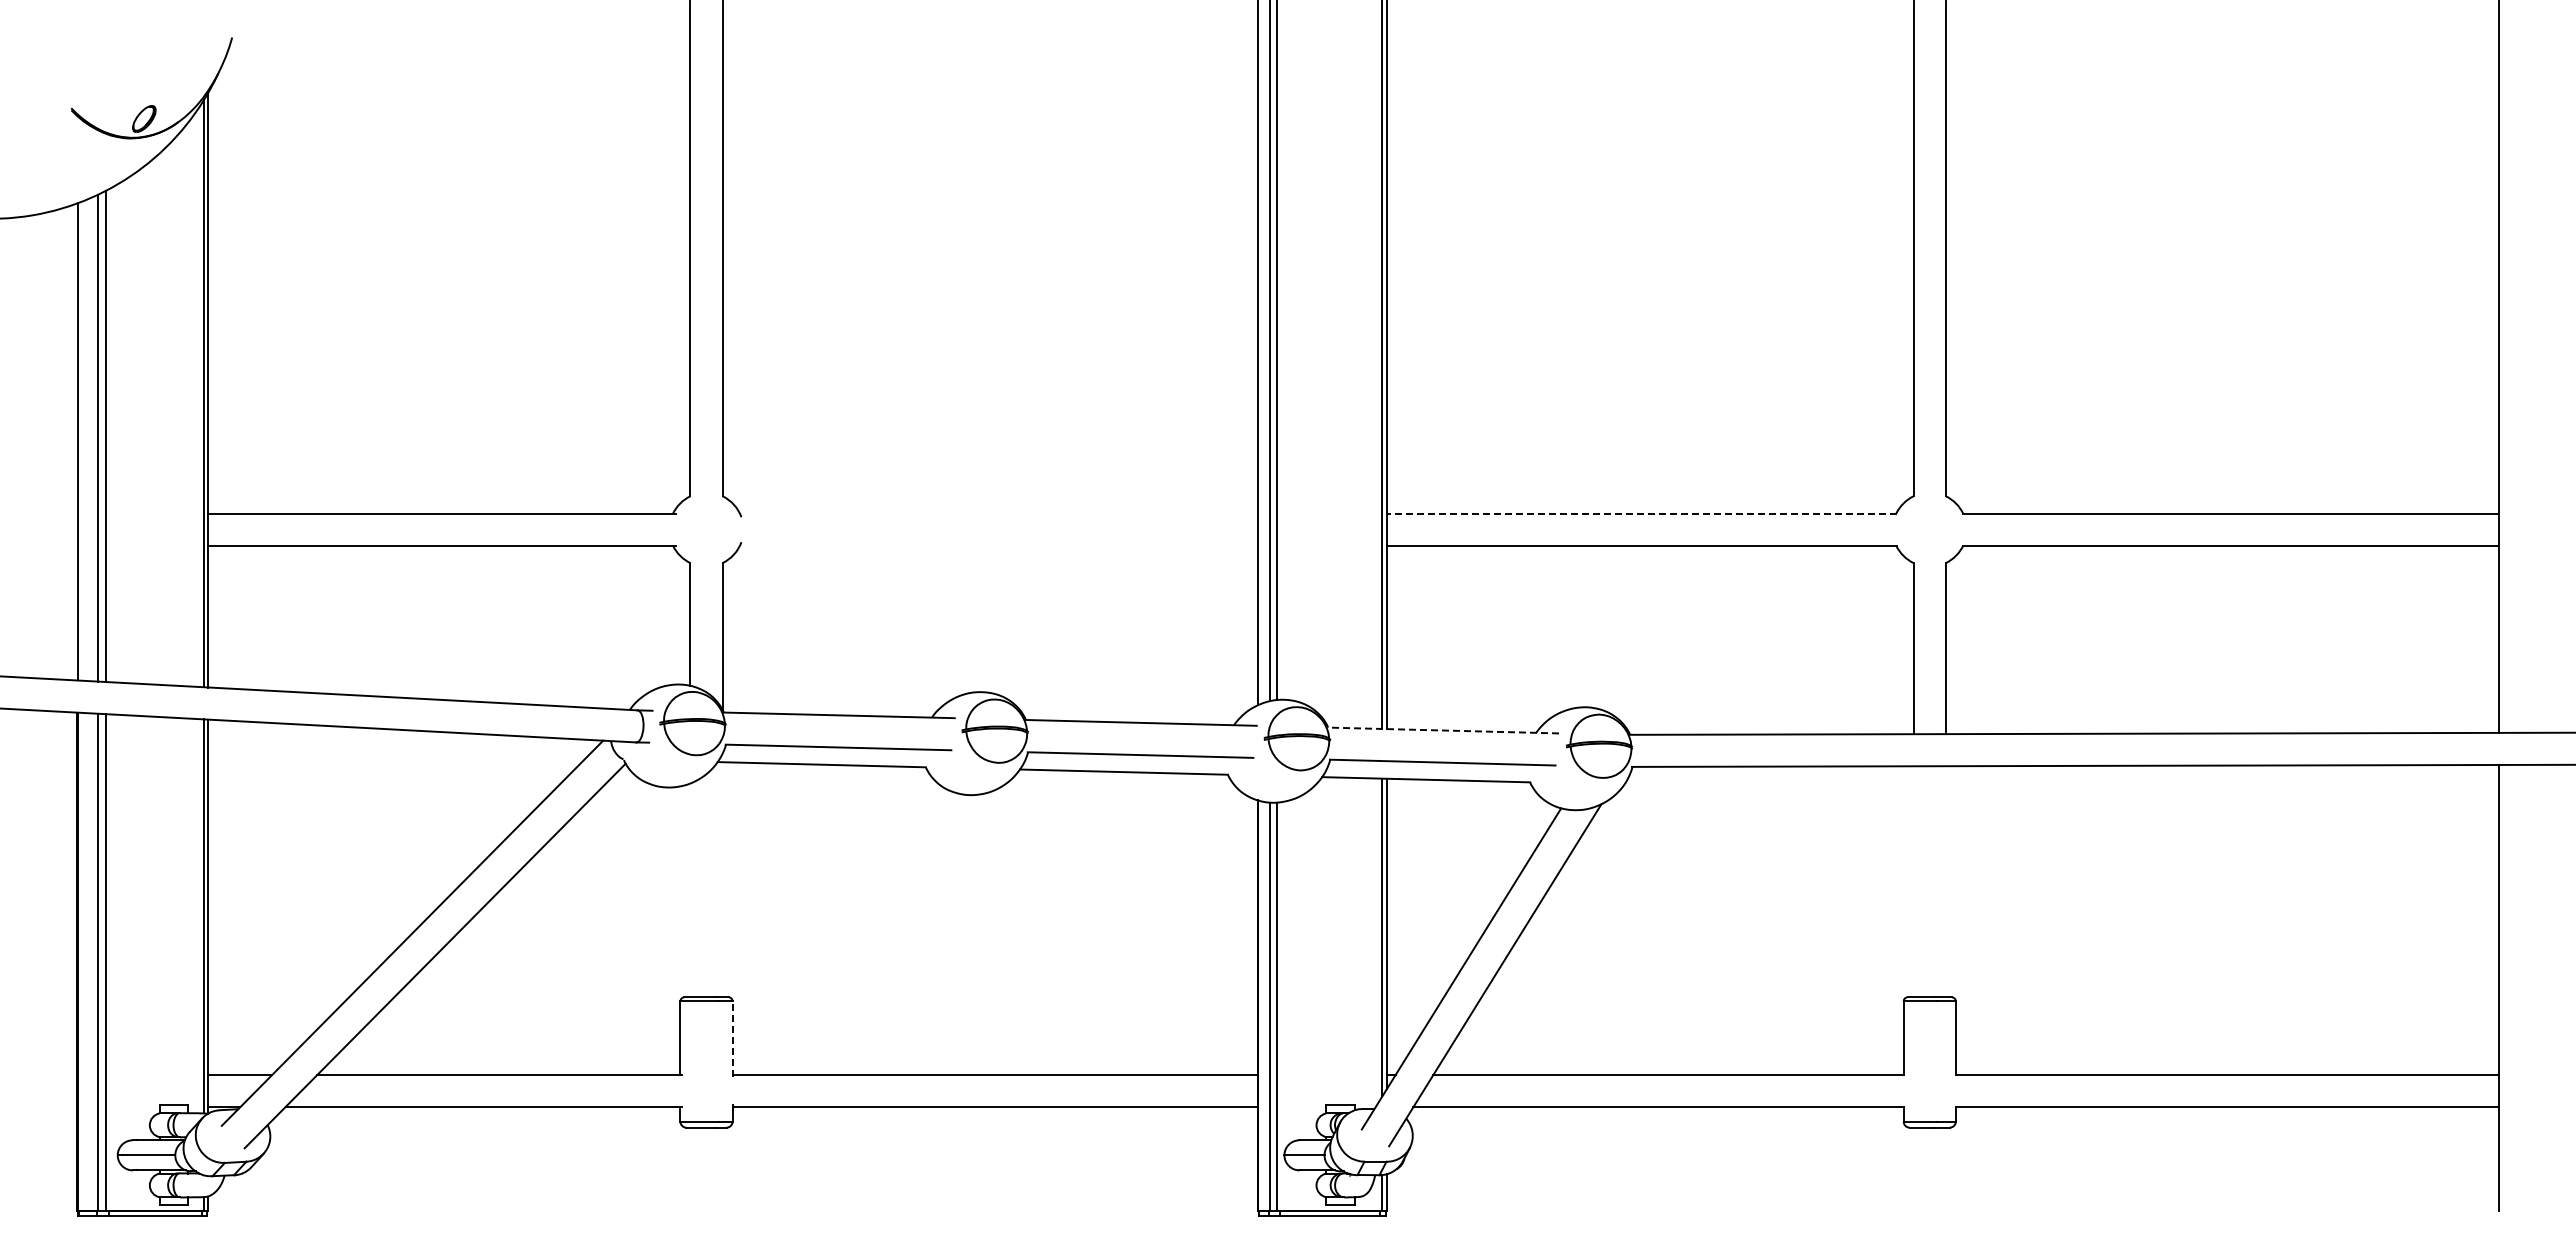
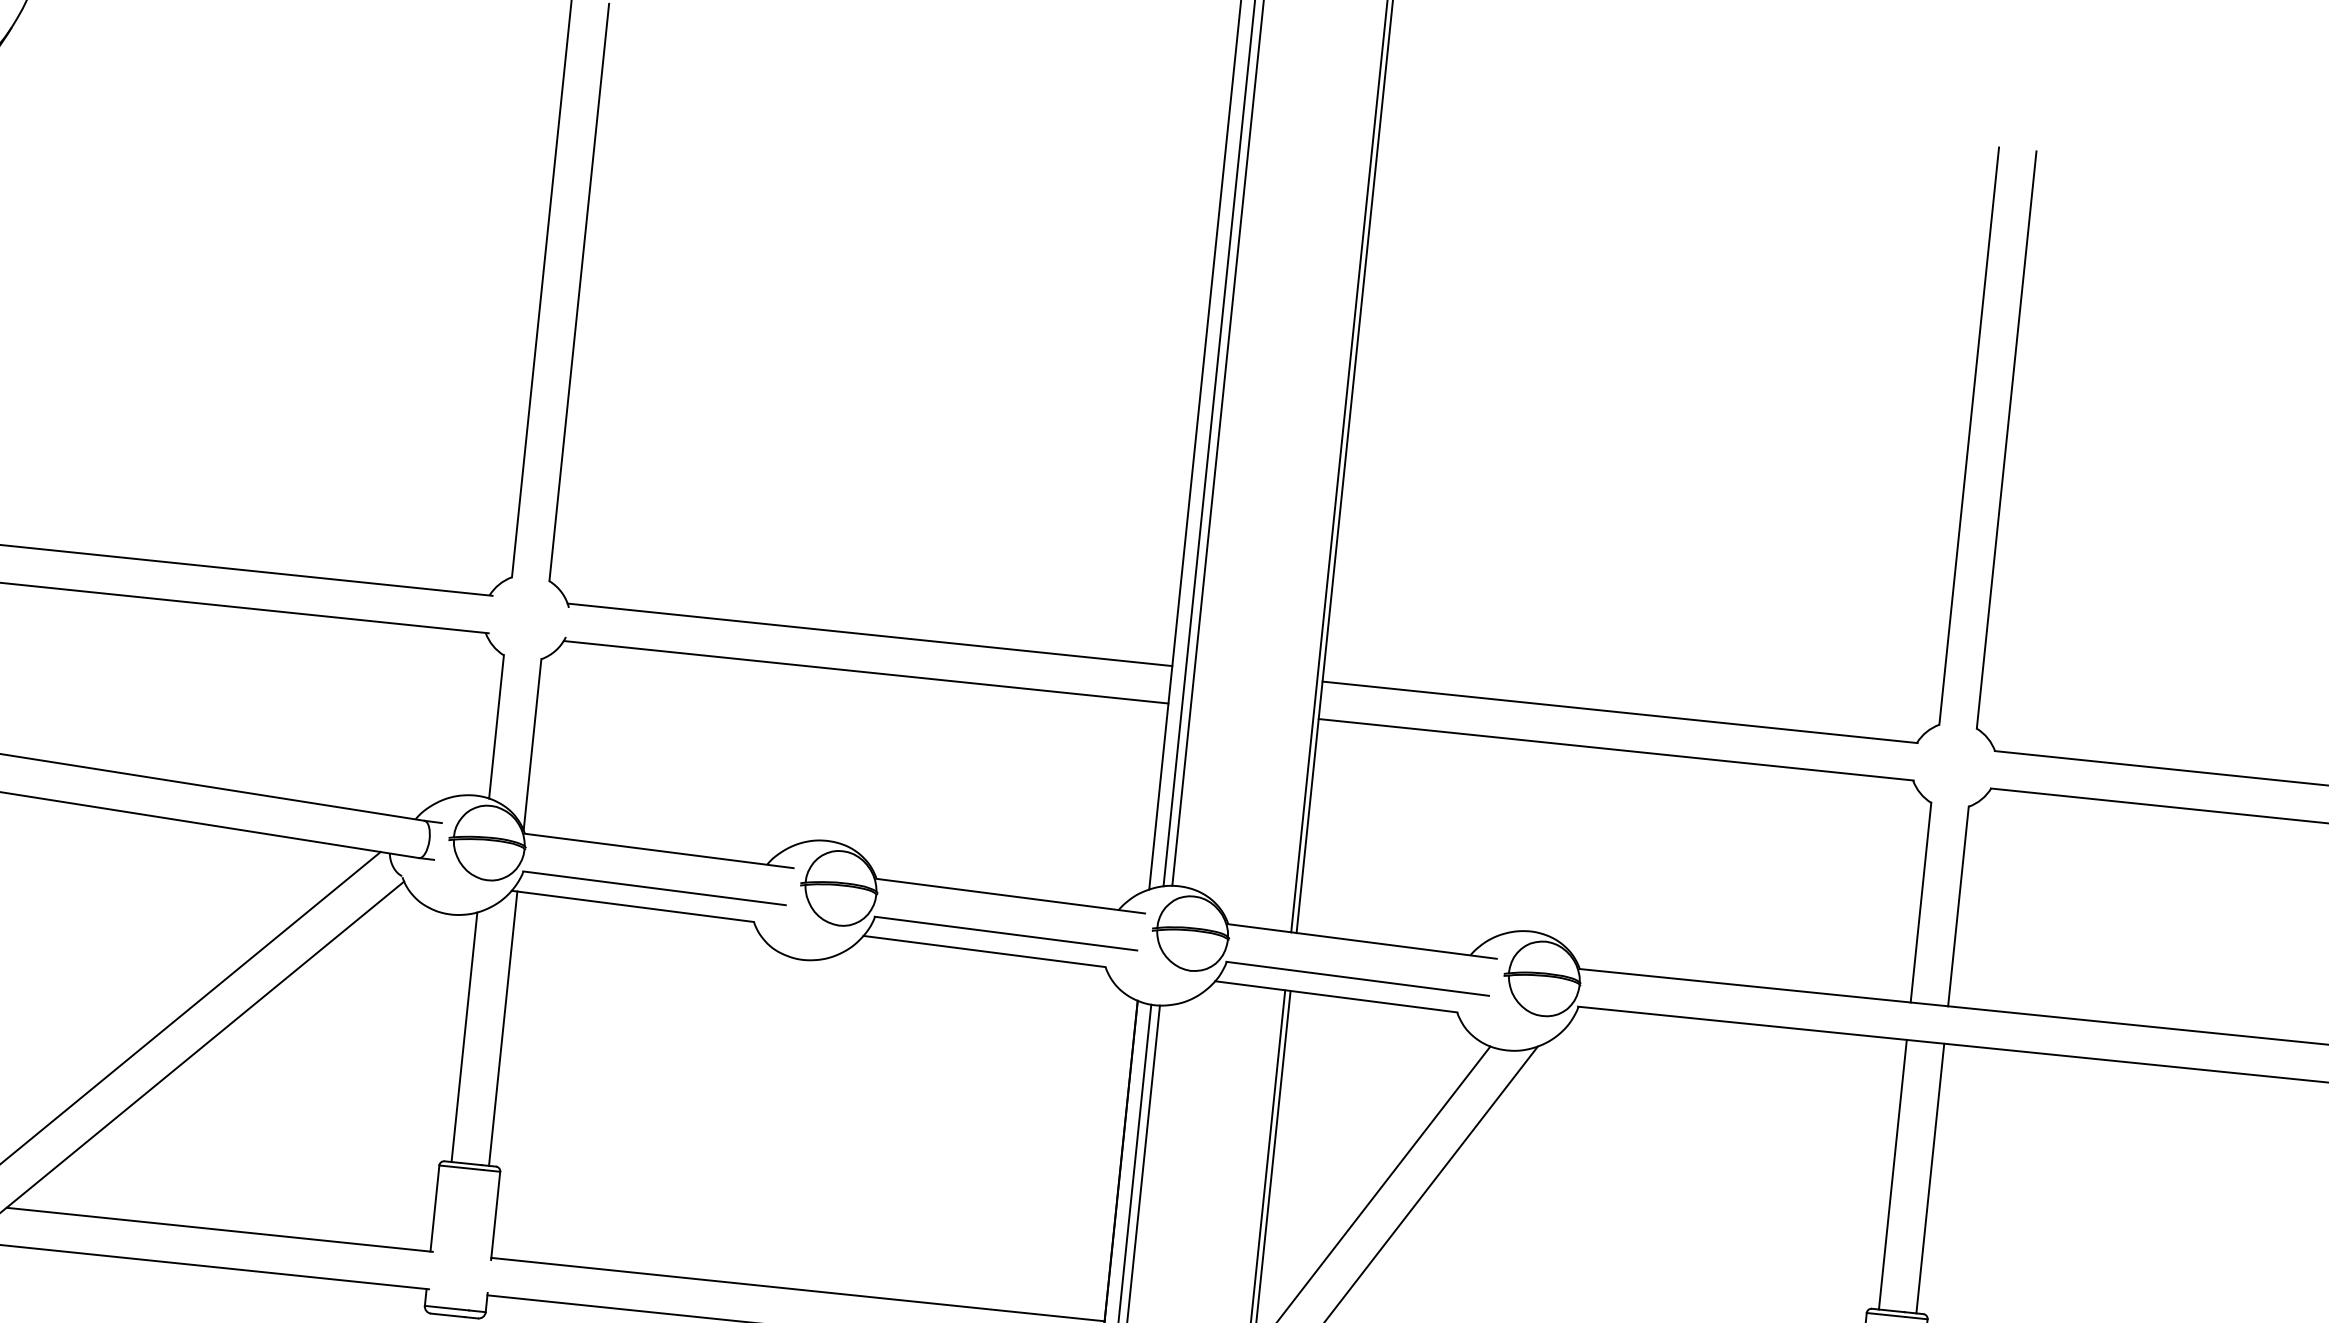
line: (999, 513) -> (870, 634), added
line: (1641, 513) -> (1619, 712), dashed -> solid
line: (999, 545) -> (866, 672), added
line: (1443, 730) -> (1362, 941), dashed -> solid
line: (722, 879) -> (503, 1028), added
line: (1913, 881) -> (1892, 1174), added
line: (1945, 881) -> (1930, 1178), added
line: (690, 890) -> (464, 1037), added
line: (732, 1039) -> (495, 1216), dashed -> solid

